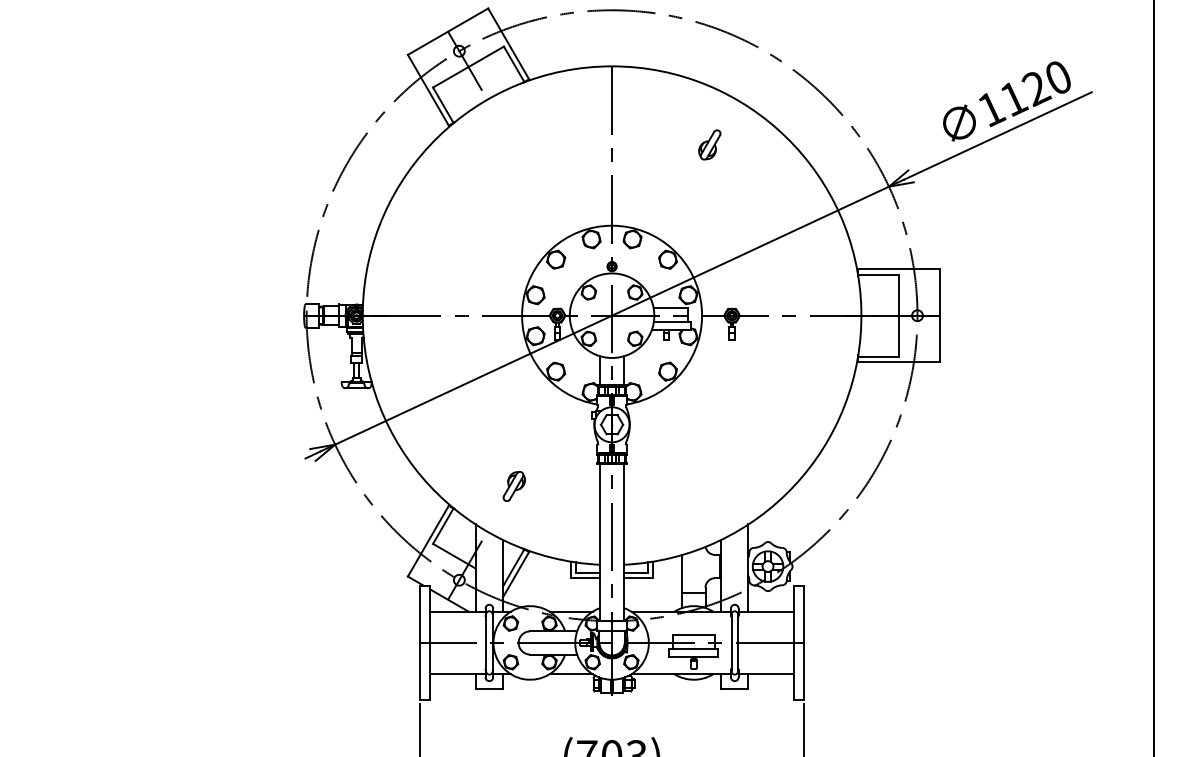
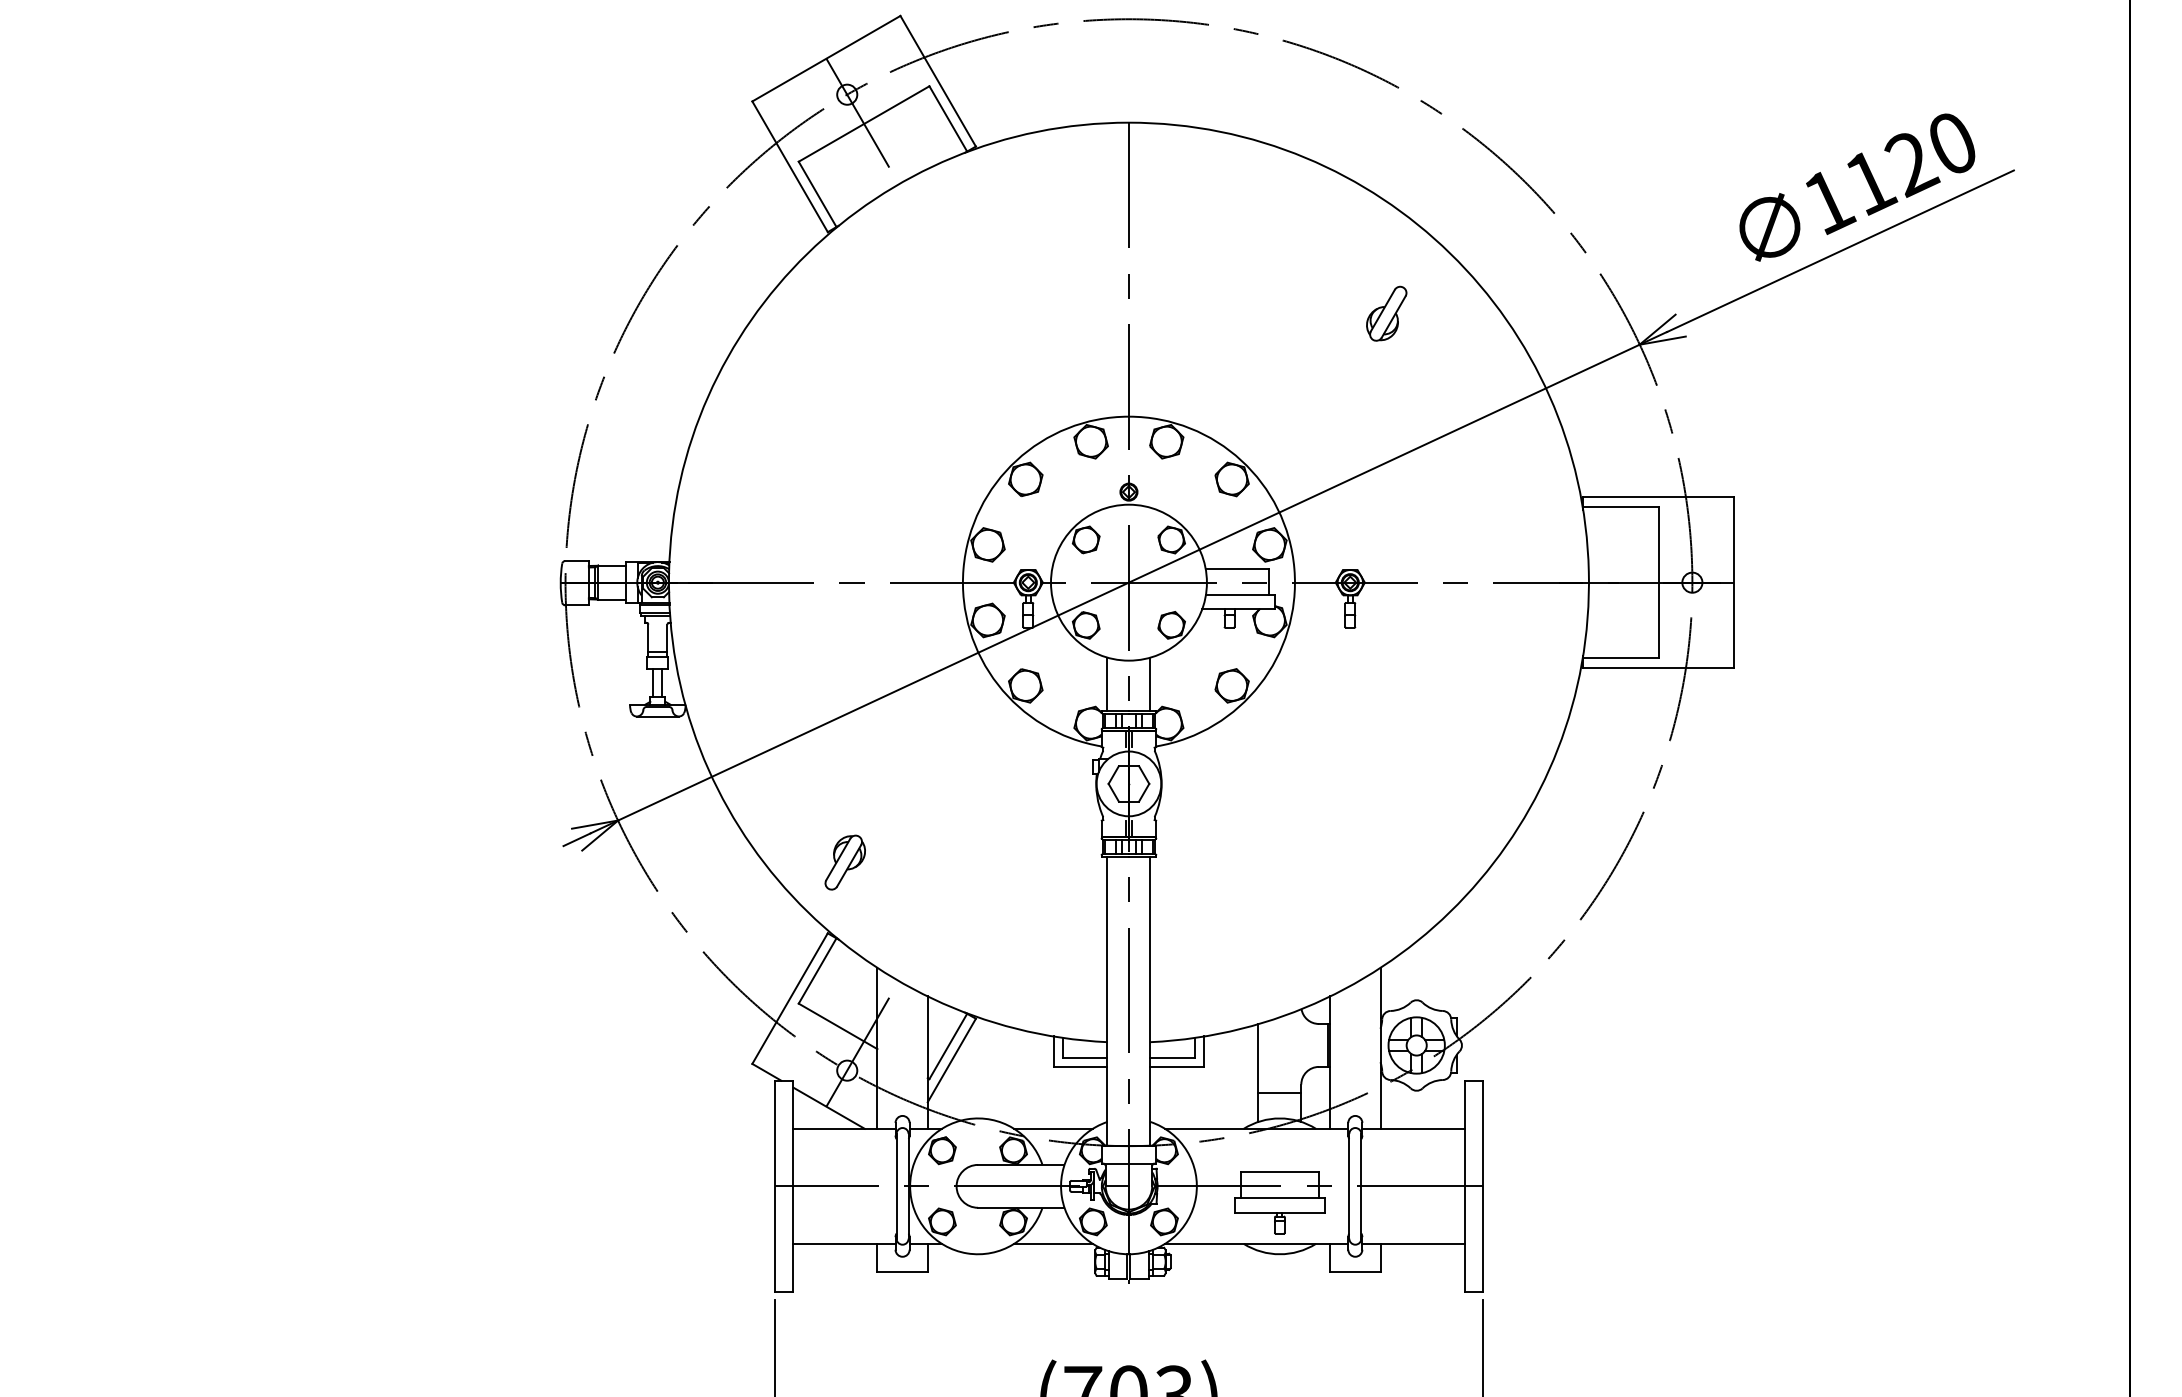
part: (709, 144) -> (1386, 312), moved
part: (513, 486) -> (843, 862), moved

